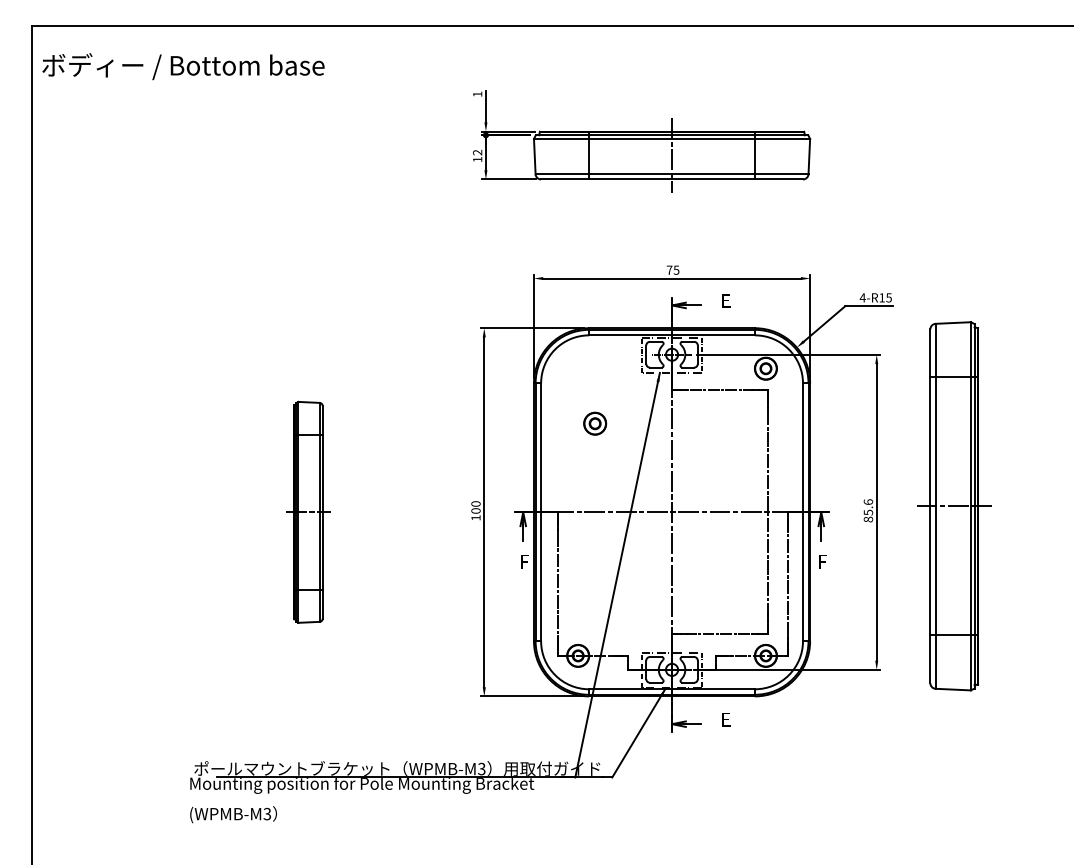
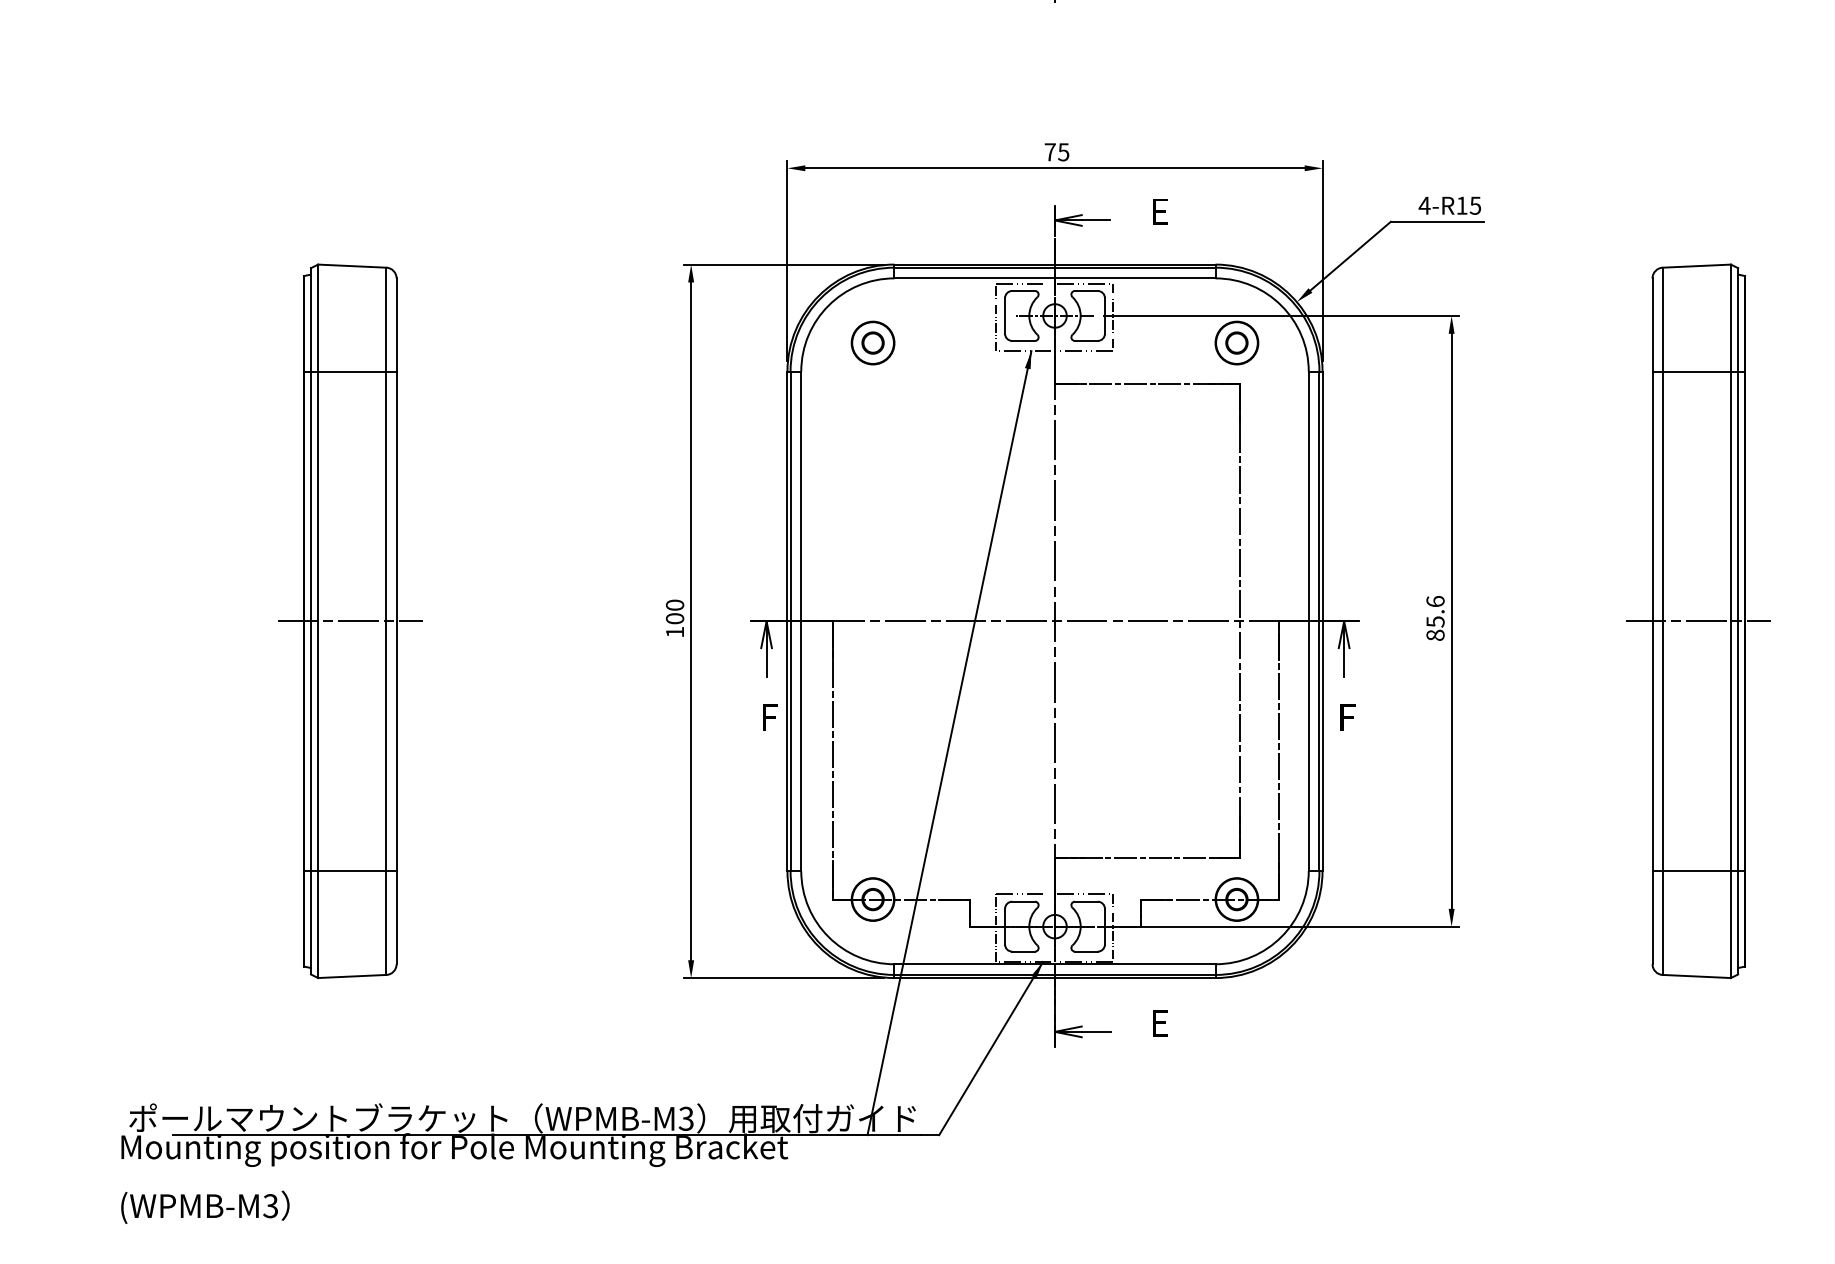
part: (595, 423) -> (873, 342), moved
part: (954, 506) -> (1699, 621), moved
part: (308, 512) -> (350, 621), size x1.67

